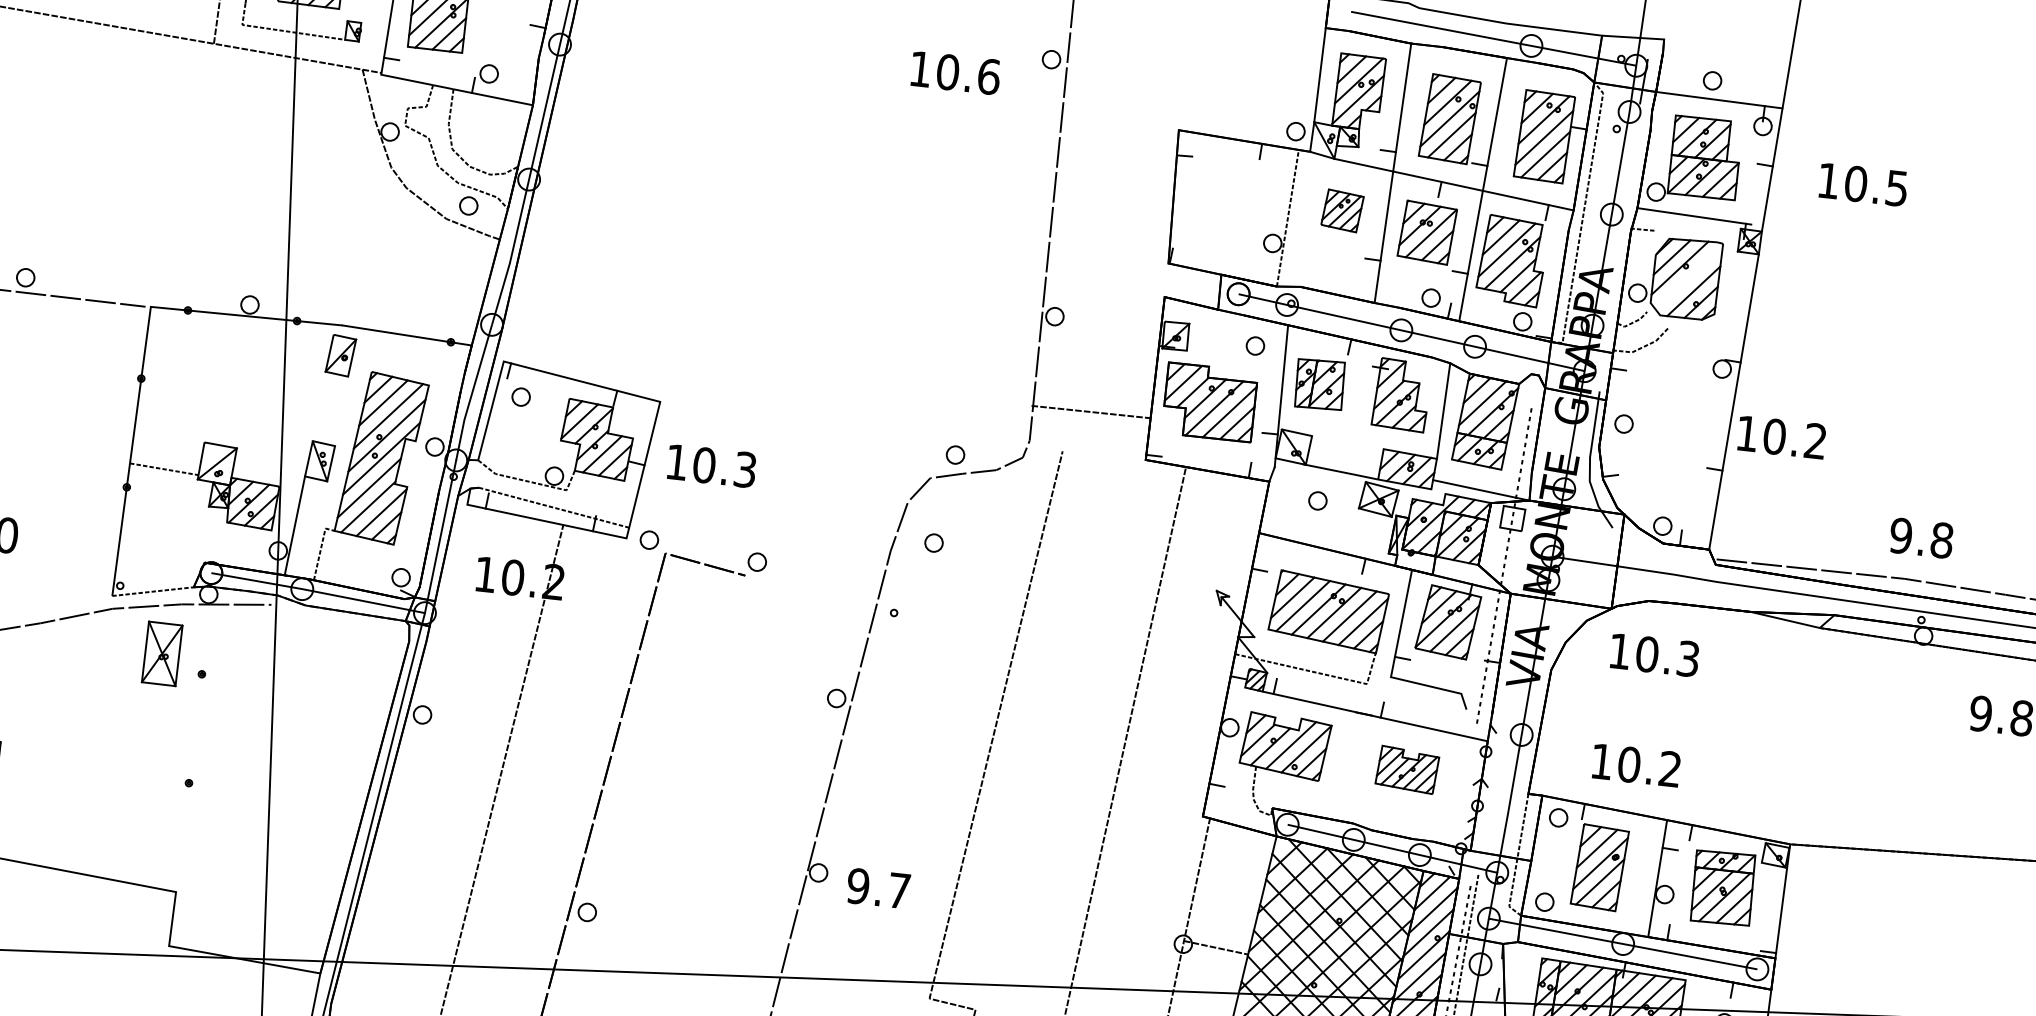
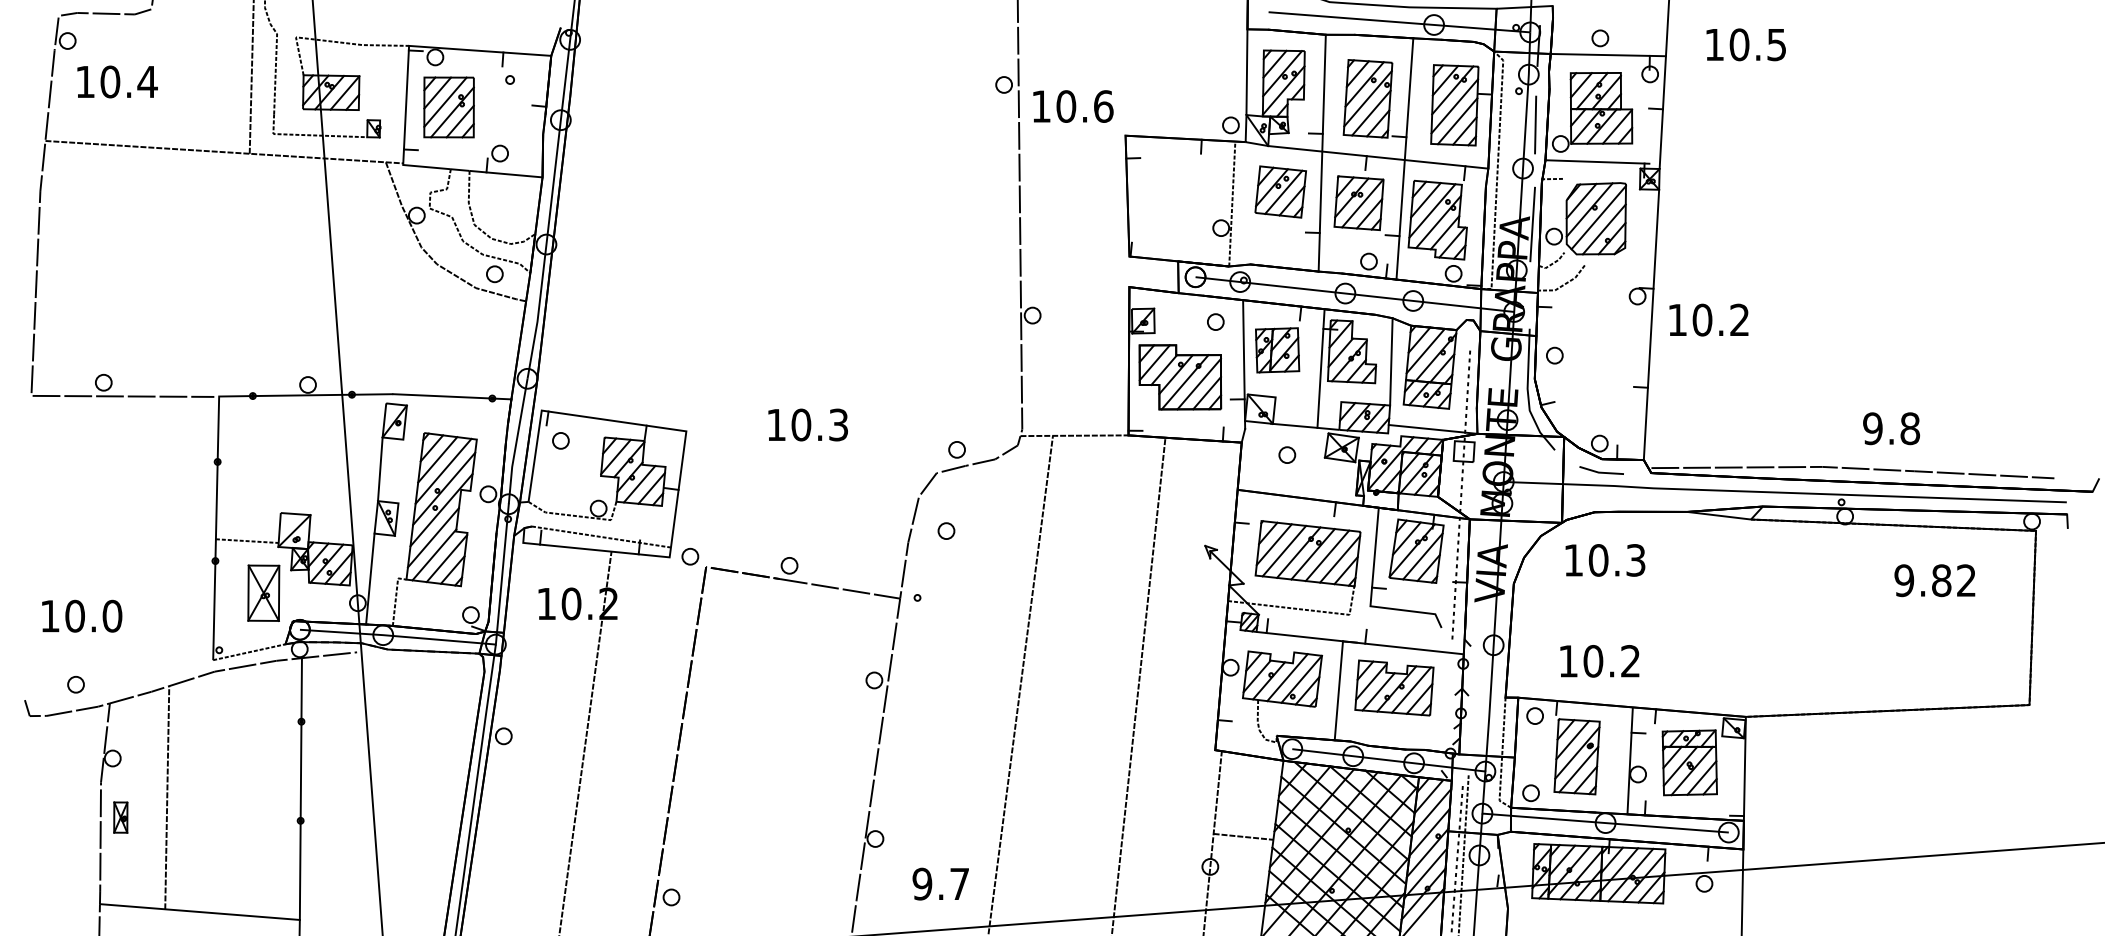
text: (955, 73) -> (1073, 106), moved
line: (1630, 167) -> (1535, 124), added
text: (1862, 184) -> (1745, 44), moved
part: (1342, 210) -> (1280, 191), size x1.43
line: (1615, 277) -> (1532, 224), added
line: (1688, 277) -> (1598, 217), added
line: (319, 406) -> (380, 469), added
line: (1364, 409) -> (1320, 368), added
line: (1090, 411) -> (1074, 435), moved
text: (1781, 436) -> (1708, 319), moved
text: (711, 465) -> (807, 424), moved
text: (1921, 537) -> (1891, 428), moved
line: (1661, 557) -> (1601, 471), added
line: (810, 593) -> (840, 588), added
part: (162, 653) -> (263, 592), moved
line: (45, 741) -> (167, 797), added
line: (192, 747) -> (300, 788), added
line: (1345, 765) -> (1338, 690), added
part: (1407, 769) -> (1394, 687), size x1.43
text: (878, 887) -> (940, 883), moved
line: (1216, 947) -> (1243, 836), moved

